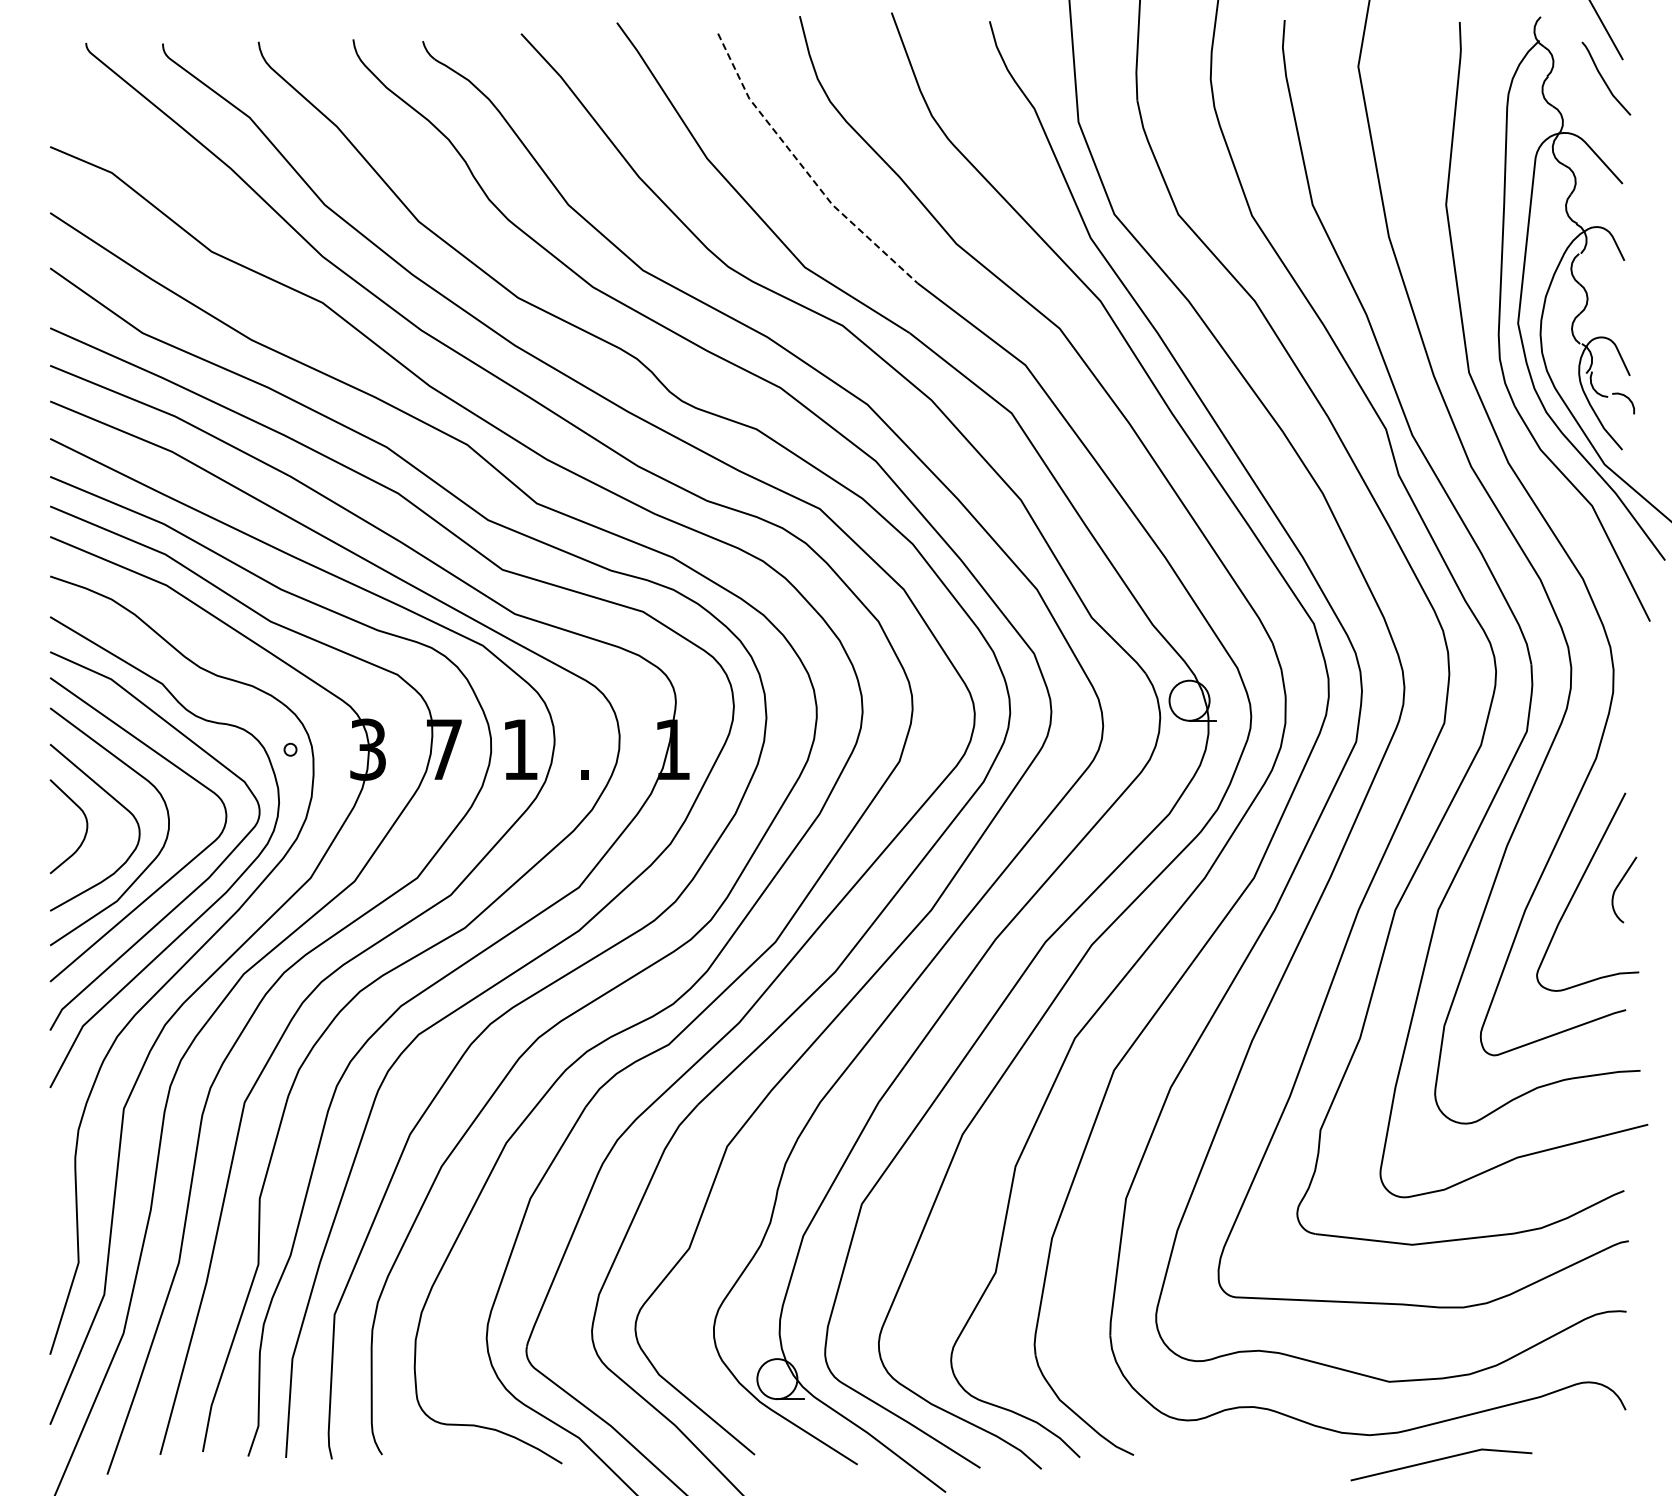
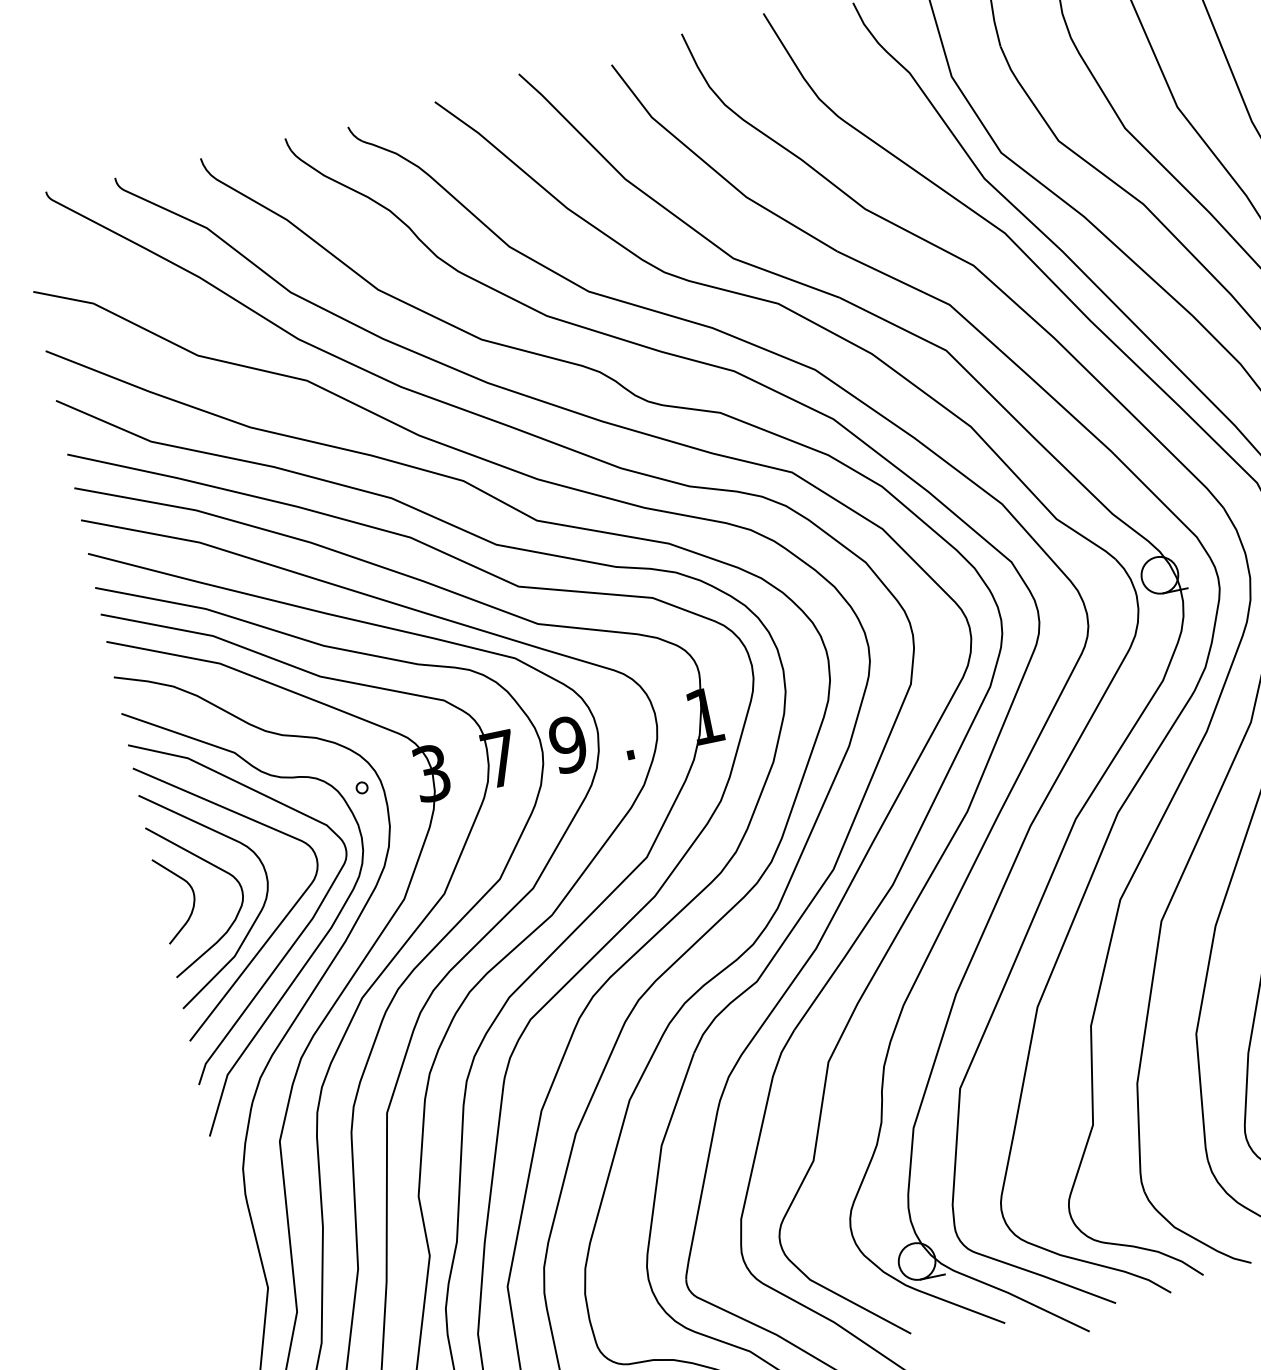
line: (804, 168) -> (714, 169), dashed -> solid
text: (519, 749) -> (567, 744), 1 -> 9

